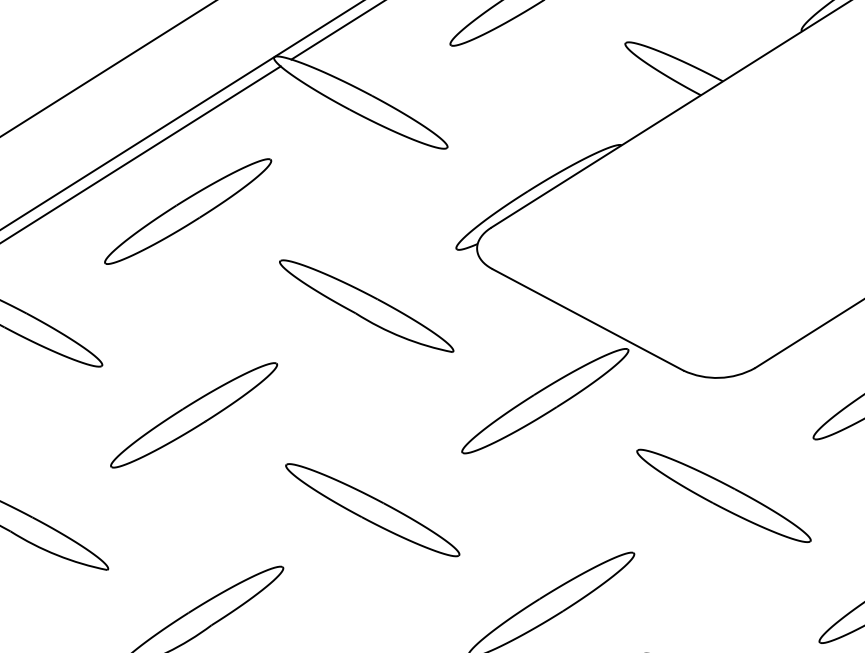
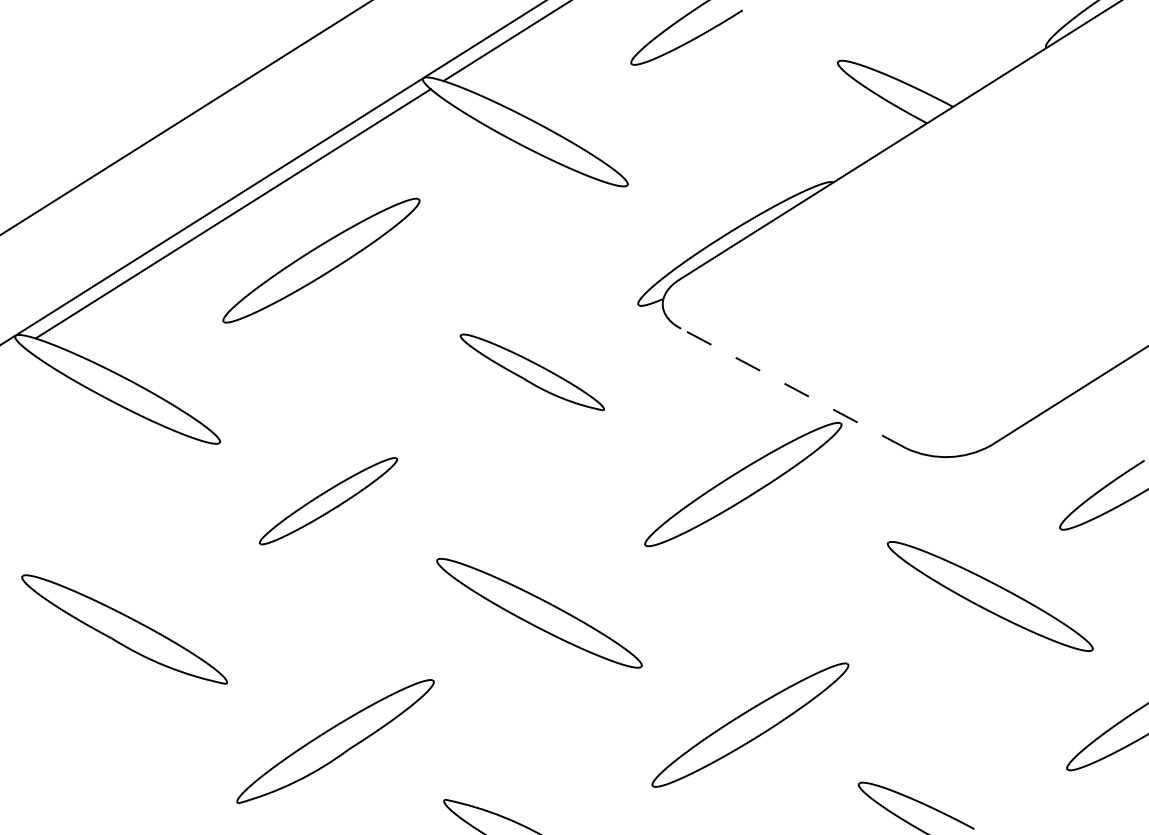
part: (366, 306) -> (532, 372), size x0.7
line: (587, 319) -> (793, 388), solid -> dashed
part: (194, 414) -> (328, 500), size x0.7
part: (724, 495) -> (990, 596), moved

